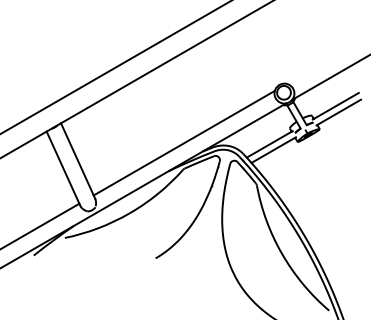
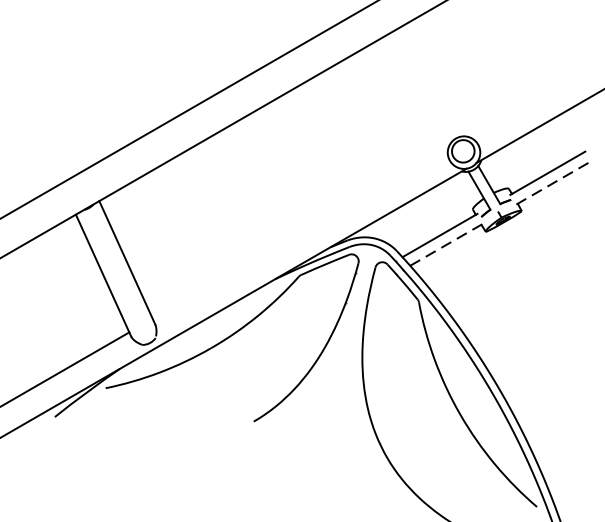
line: (338, 112) -> (552, 183), solid -> dashed
line: (183, 142) -> (299, 232), removed
line: (273, 150) -> (446, 245), solid -> dashed

